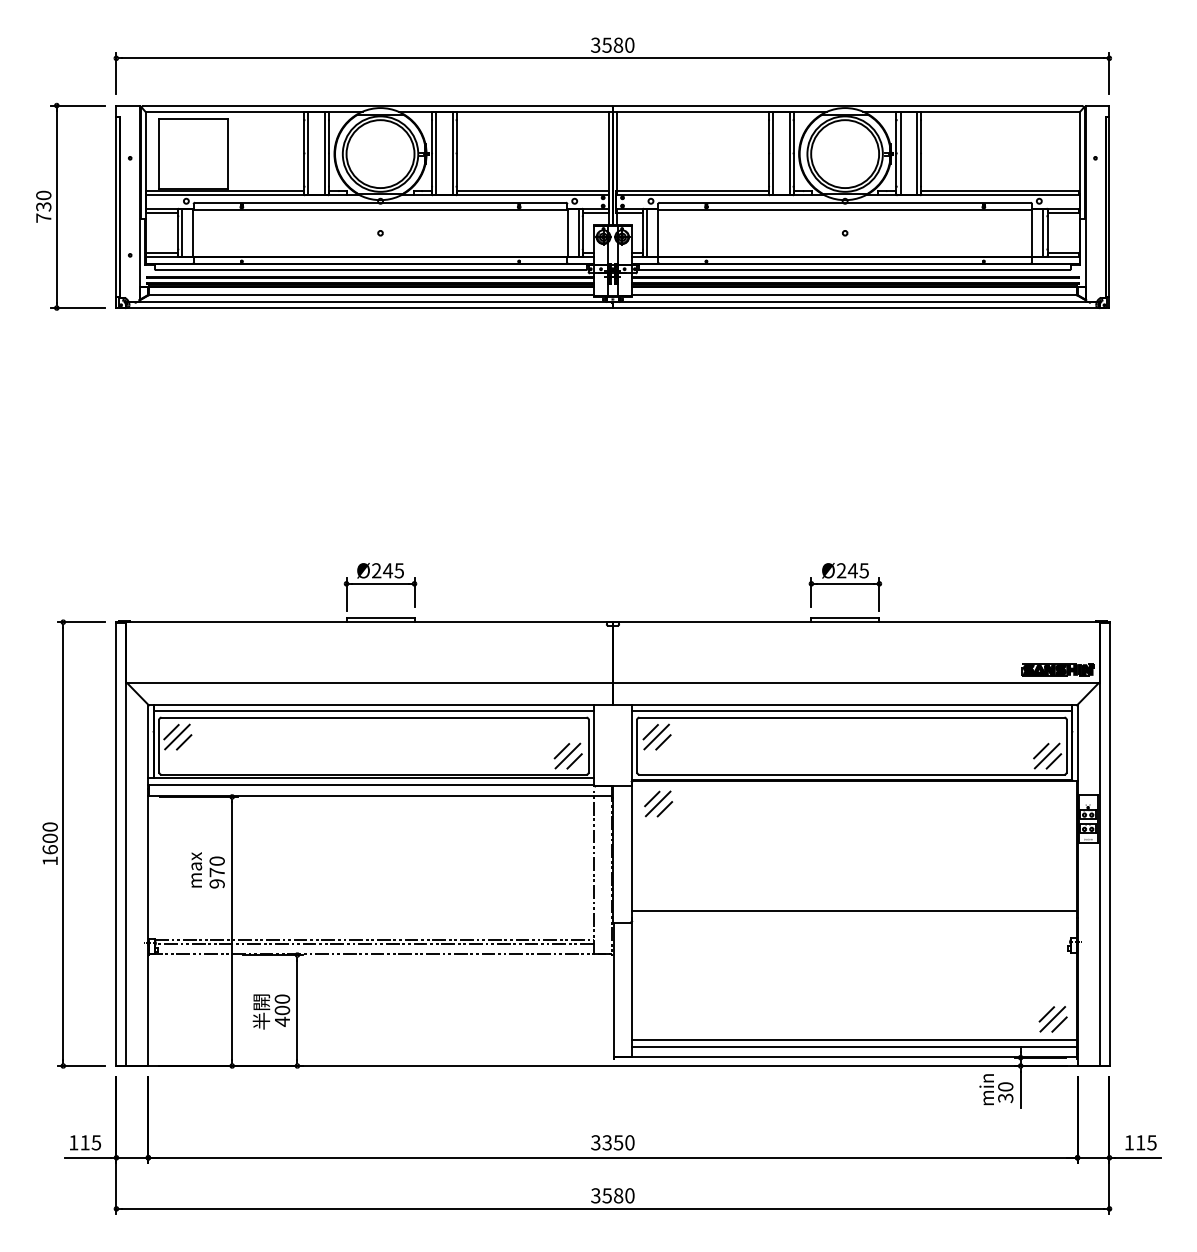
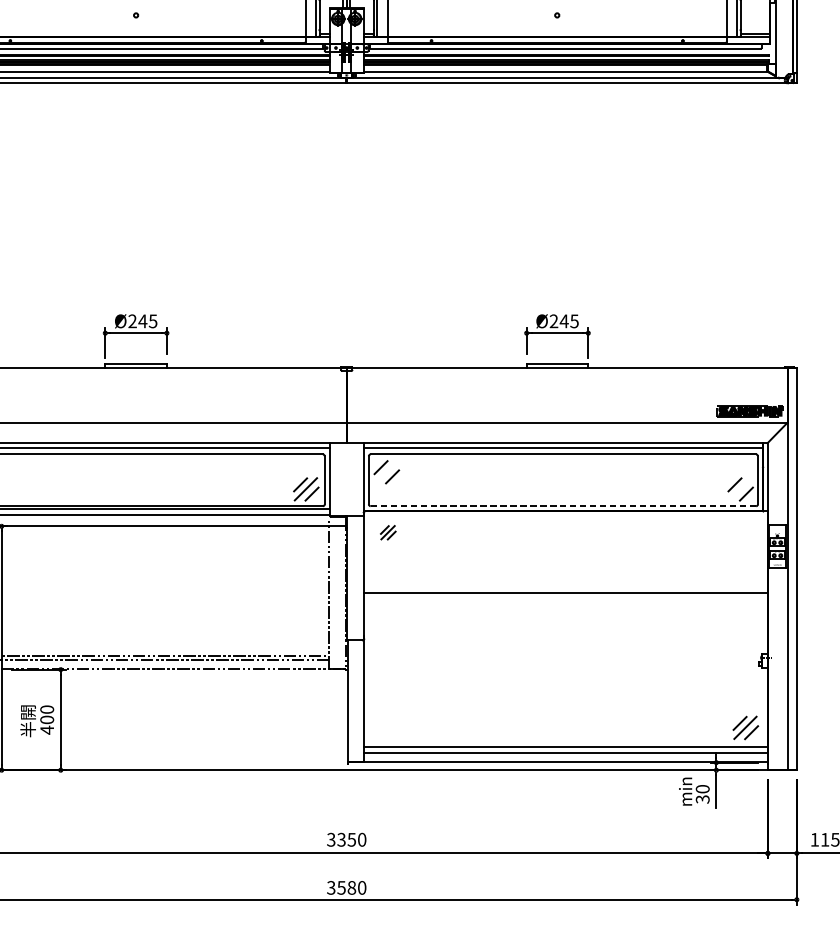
line: (656, 736) -> (386, 471), removed
line: (1046, 755) -> (739, 488), removed
line: (851, 774) -> (563, 506), solid -> dashed
part: (658, 803) -> (388, 532), size x0.6
line: (854, 911) -> (565, 593), moved

